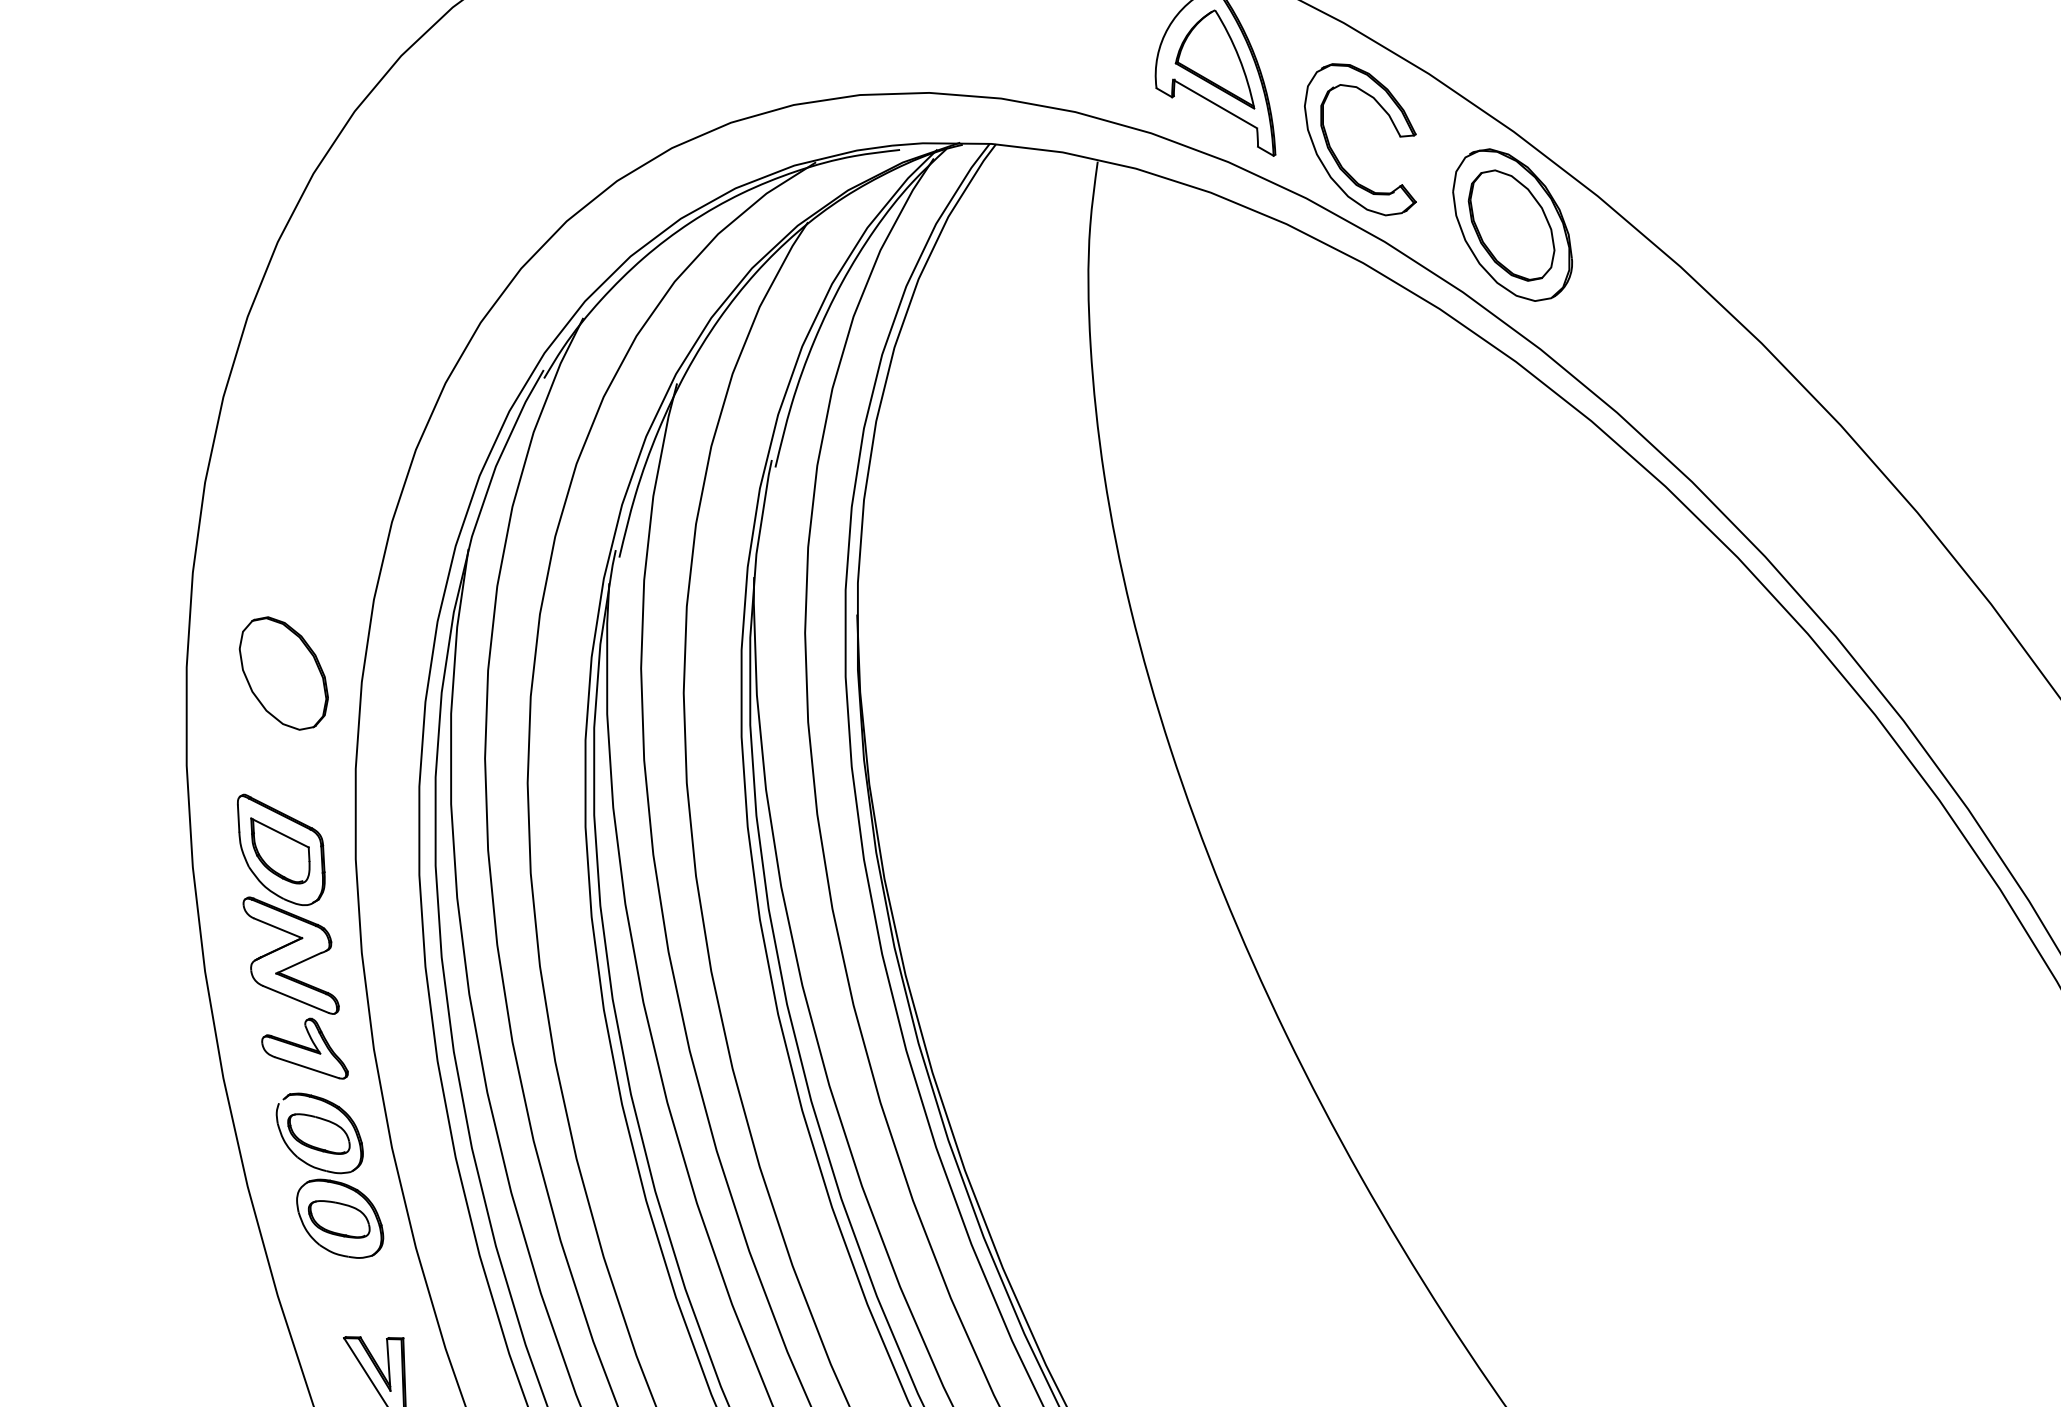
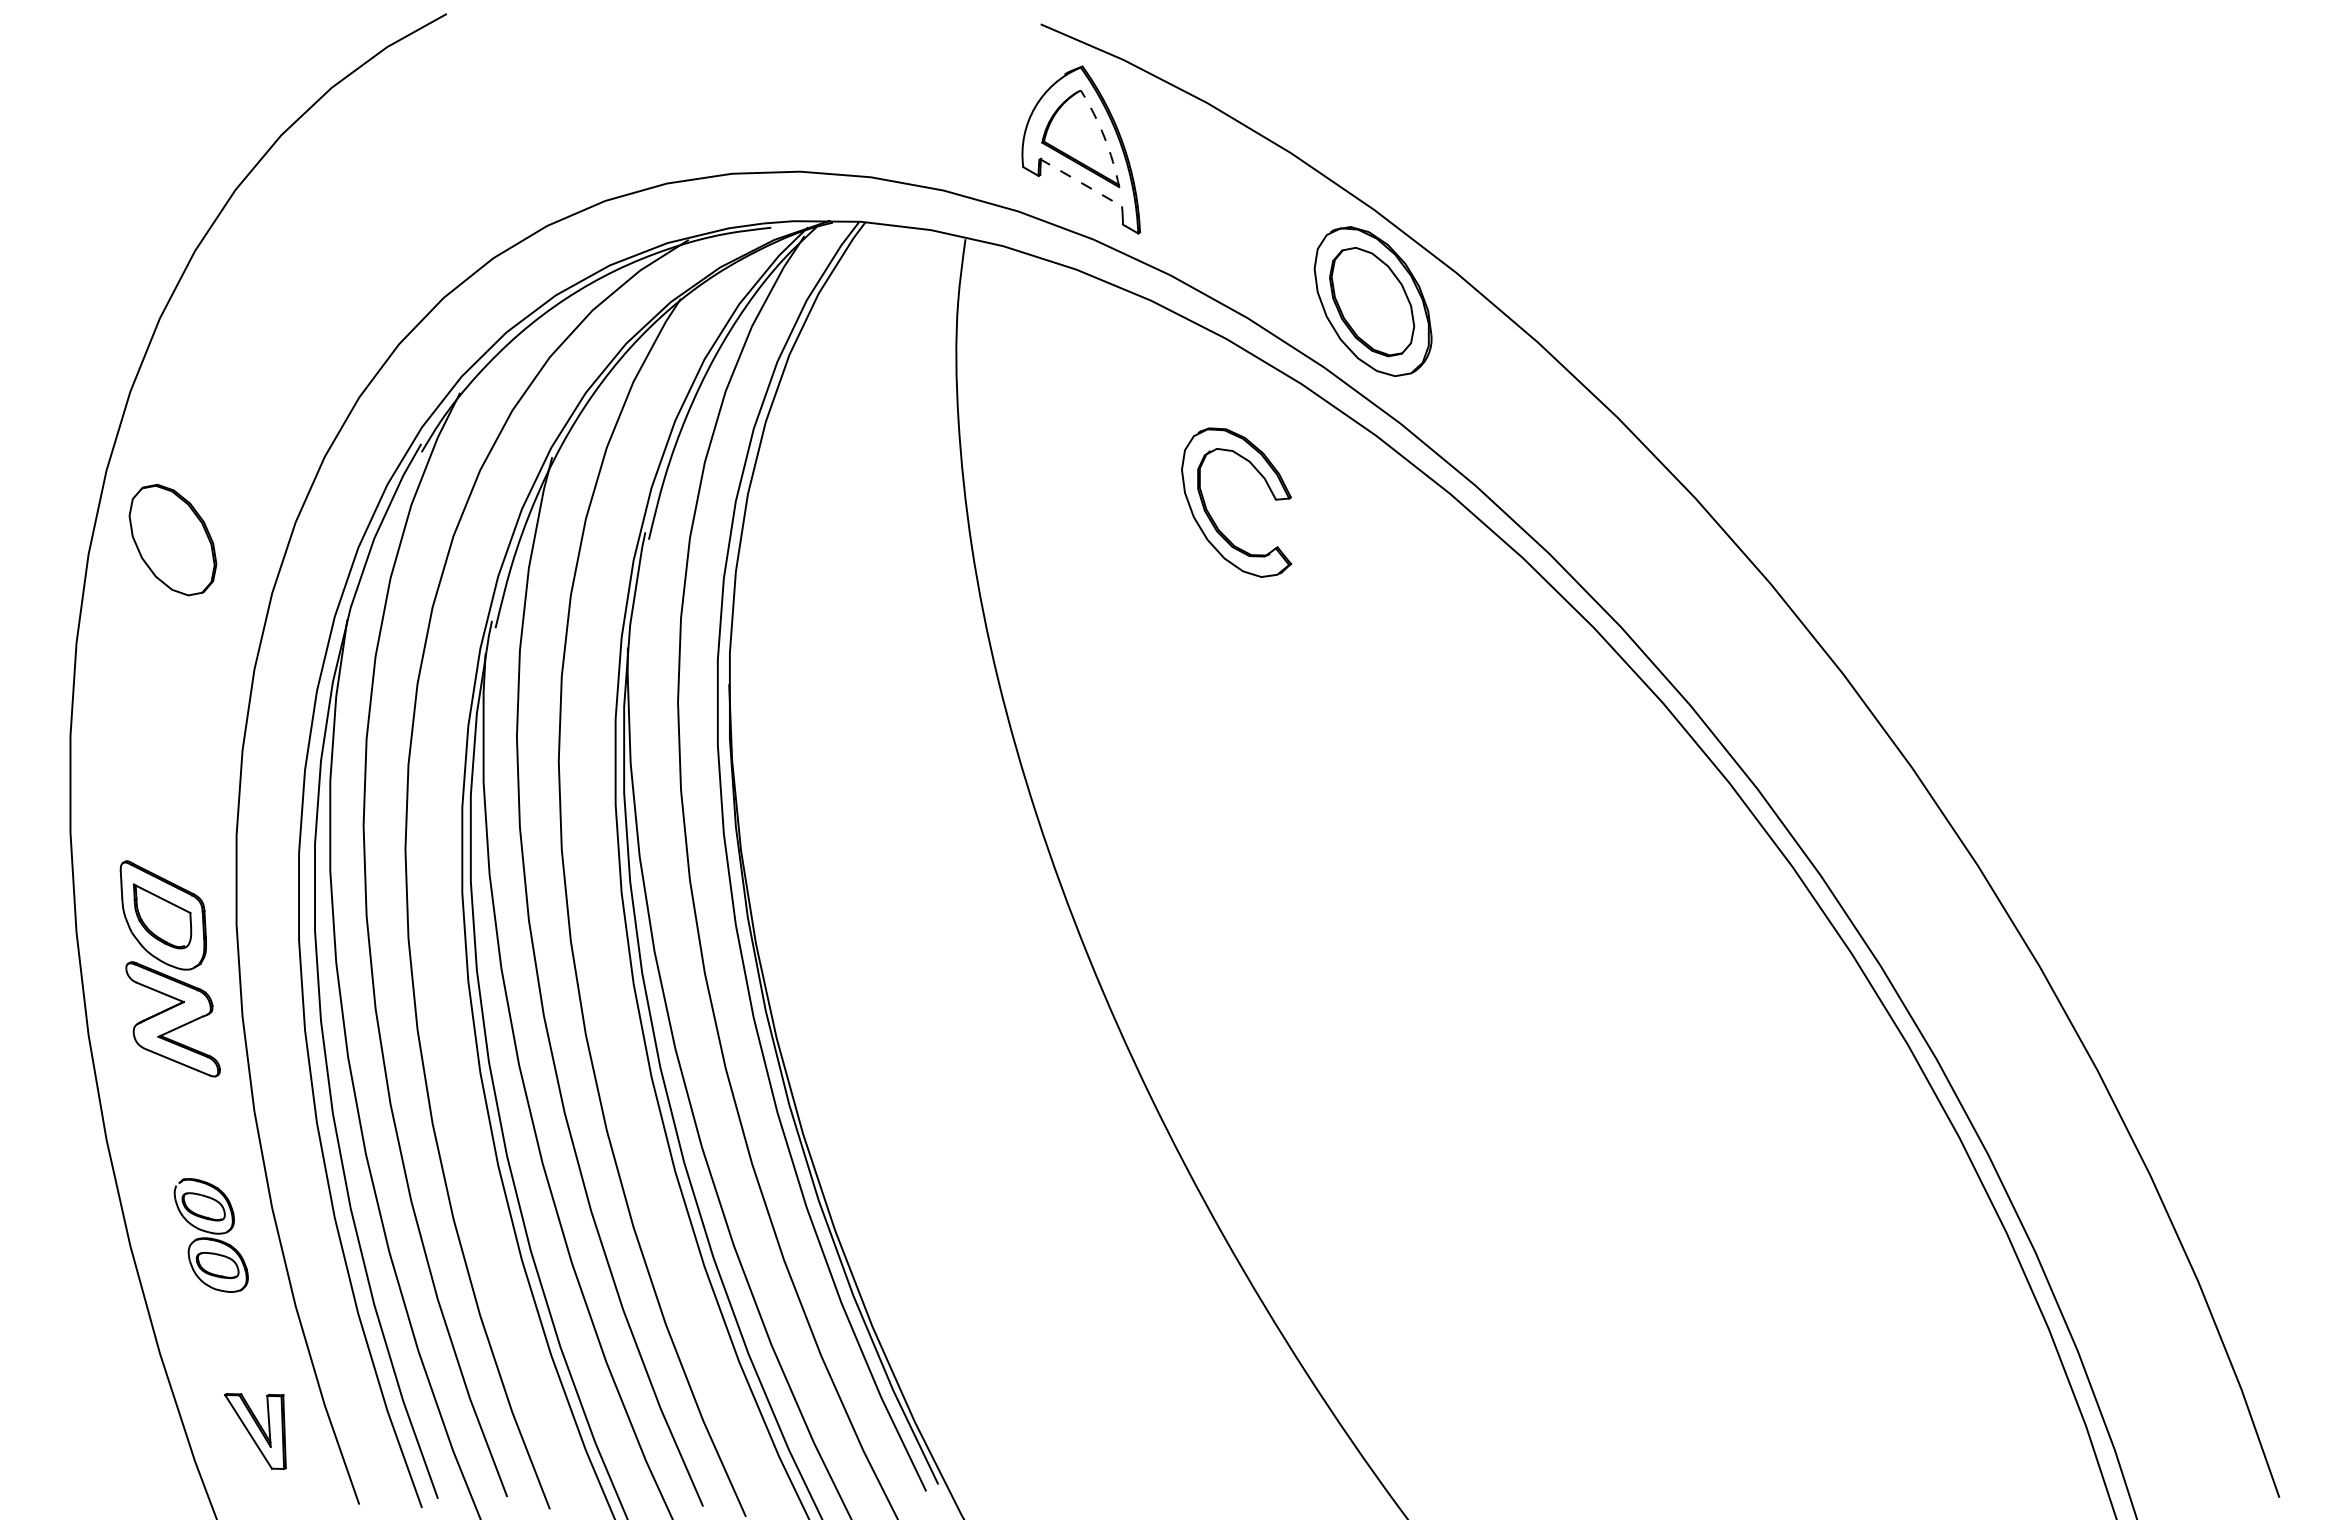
arc: (1239, 58) -> (1104, 137), solid -> dashed
line: (1214, 103) -> (1080, 182), solid -> dashed
part: (1335, 154) -> (1212, 517), moved
part: (283, 672) -> (172, 539), moved
part: (304, 1048) -> (186, 1110), removed
part: (330, 1175) -> (211, 1235), size x0.7

